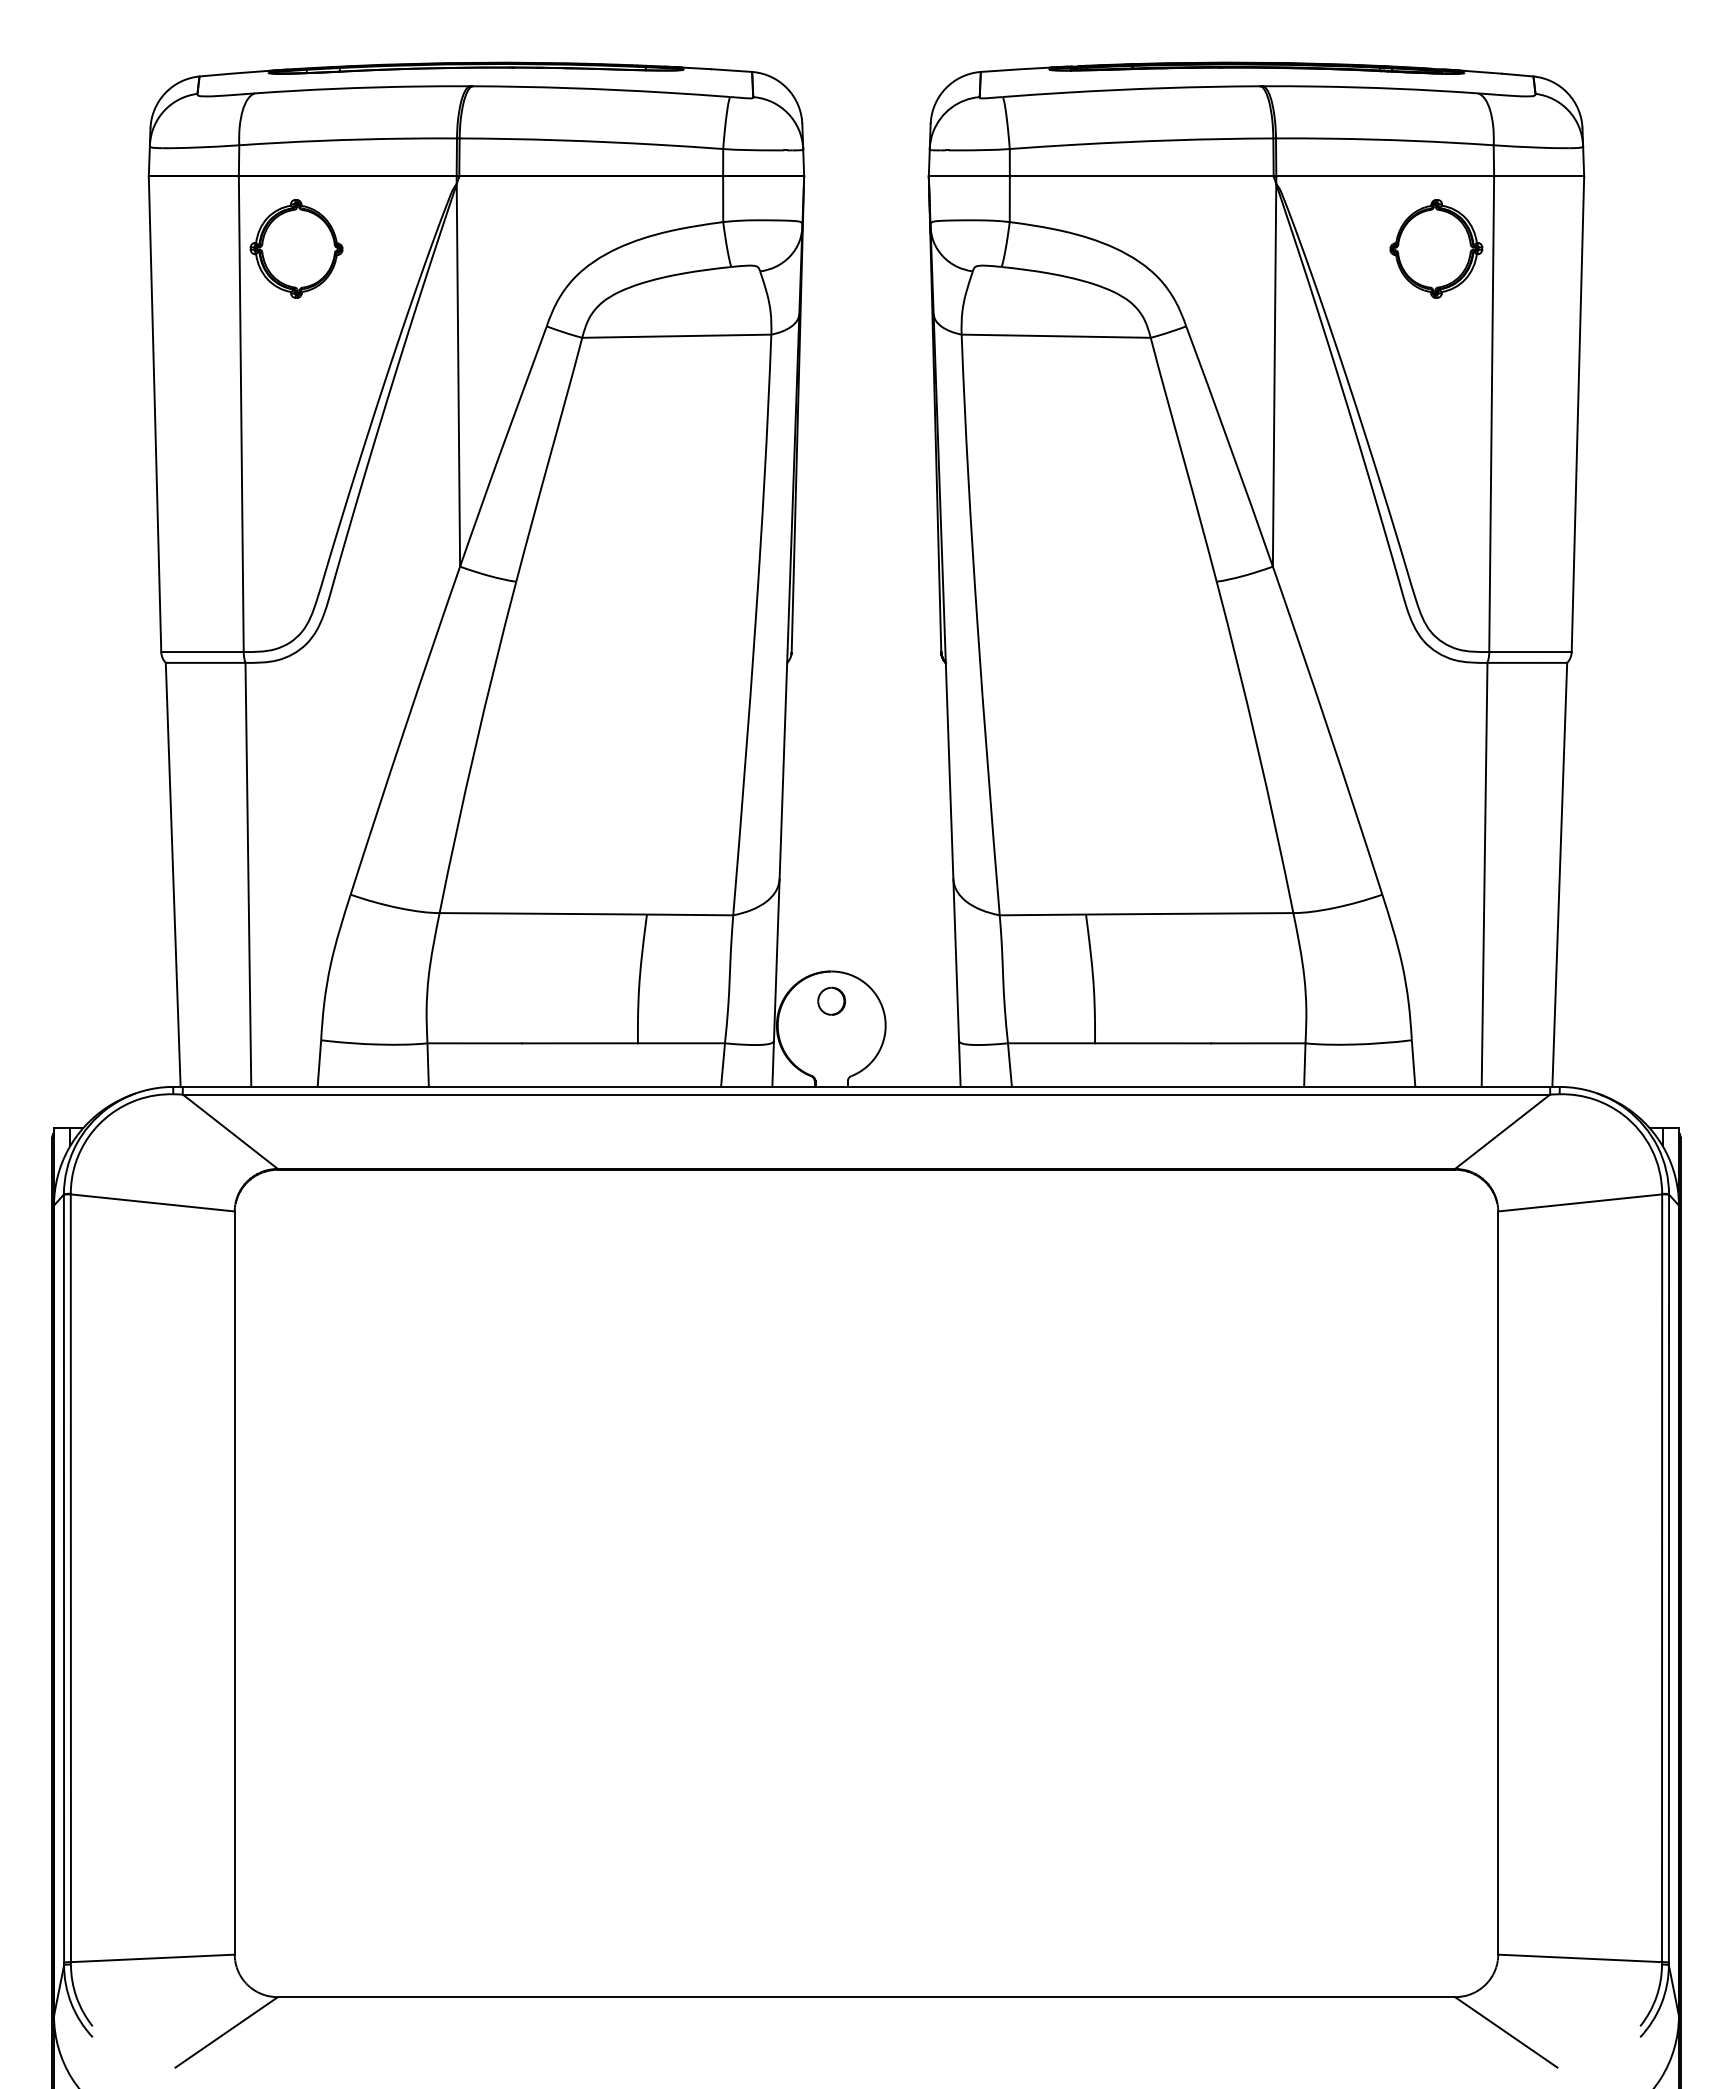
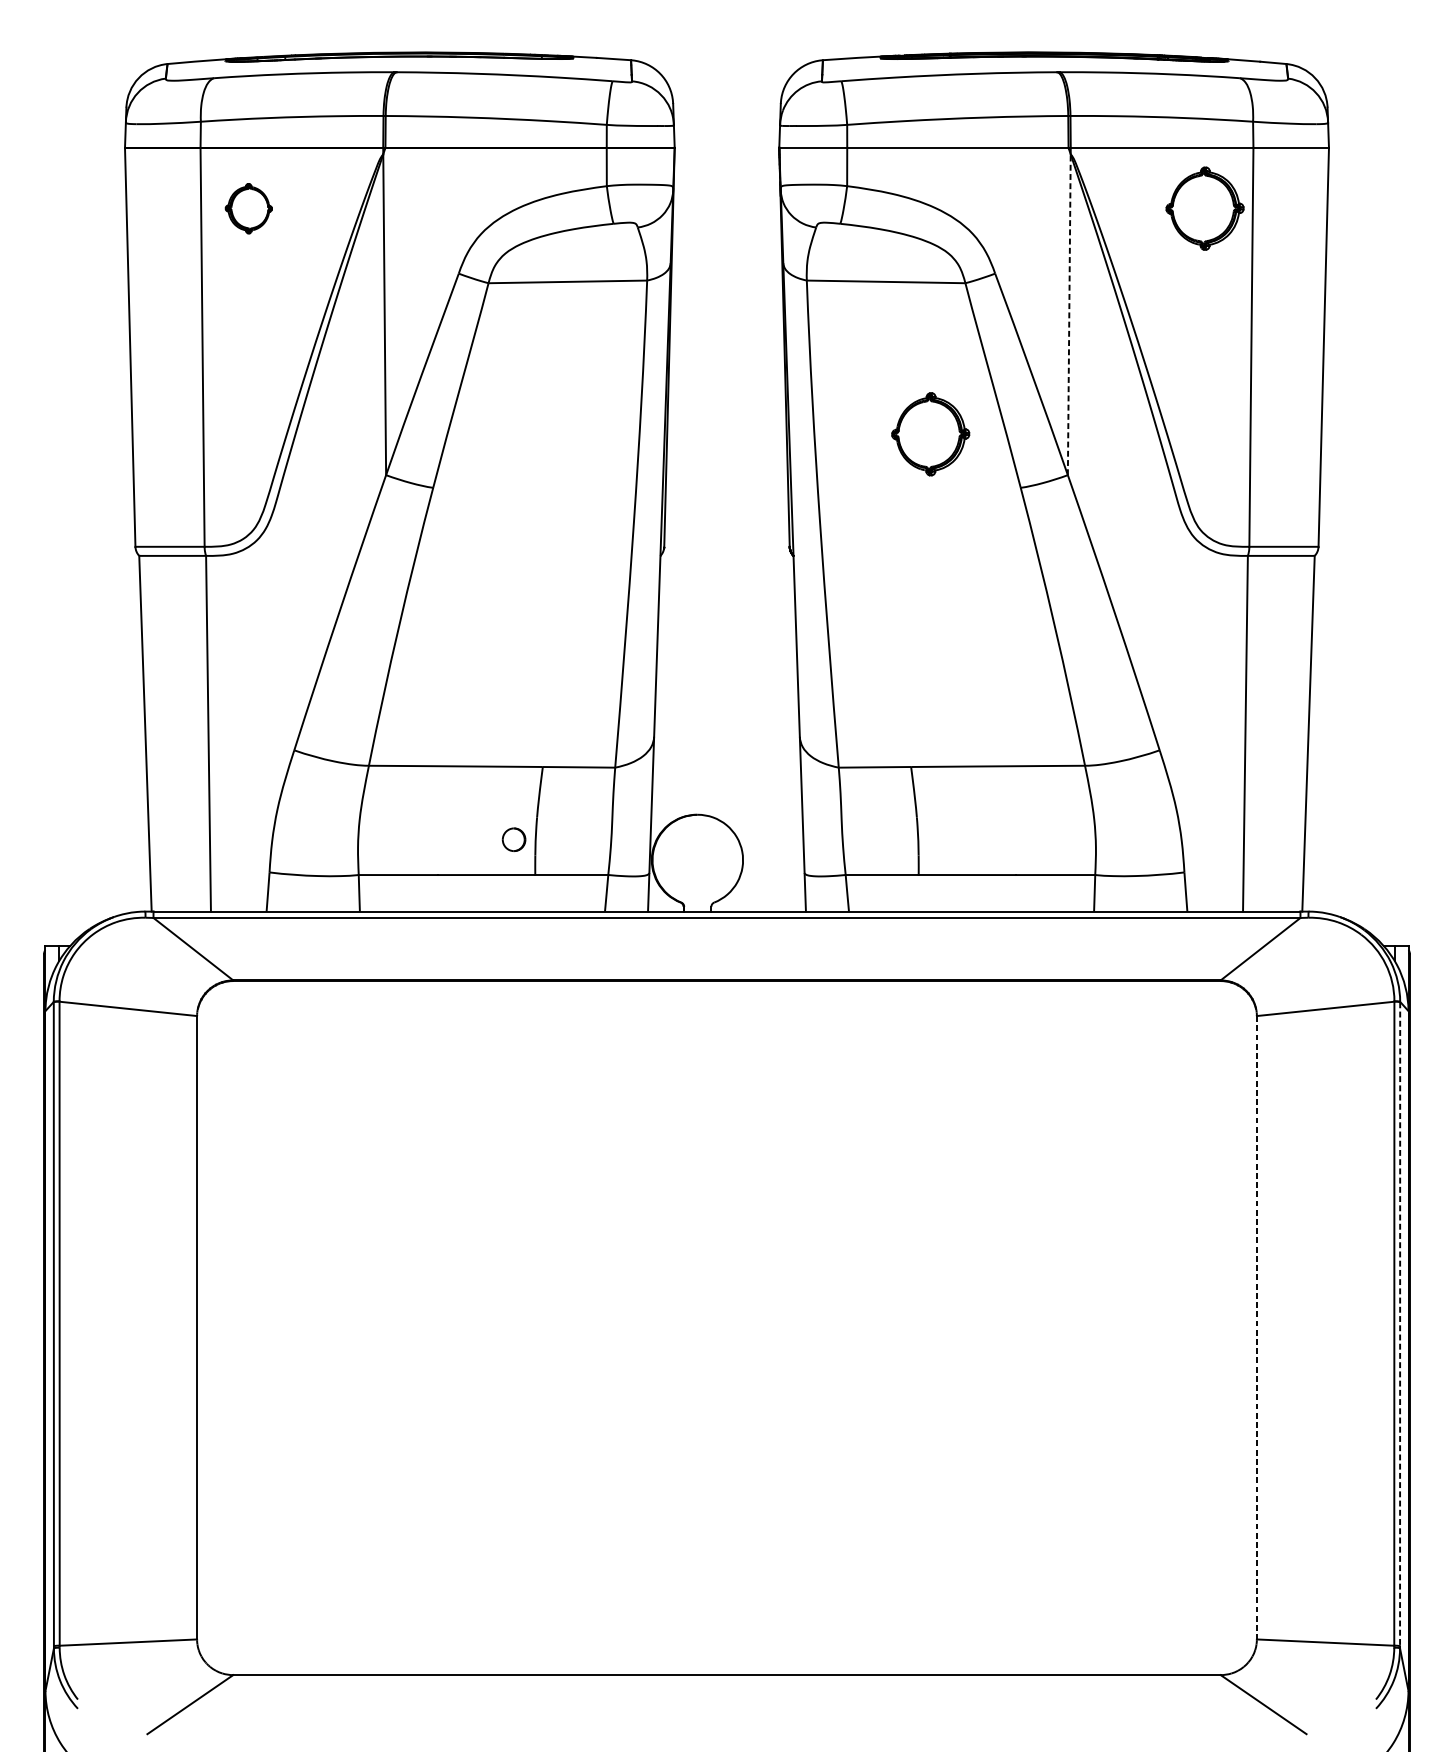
part: (296, 248) -> (248, 208), size x0.6
line: (1274, 374) -> (1069, 314), solid -> dashed
part: (1109, 517) -> (930, 433), added
part: (831, 1000) -> (513, 839), moved
line: (1668, 1579) -> (1399, 1324), solid -> dashed
line: (1498, 1583) -> (1257, 1328), solid -> dashed

